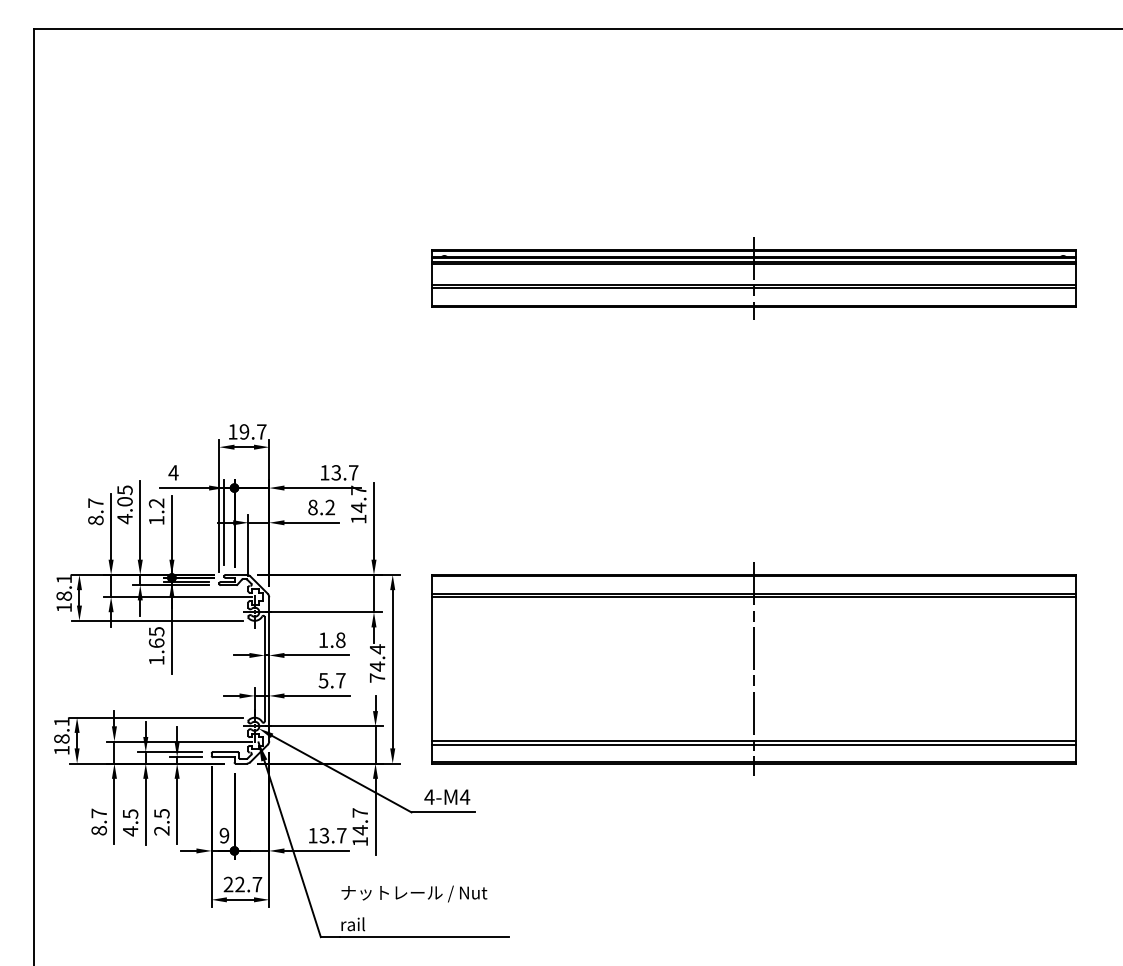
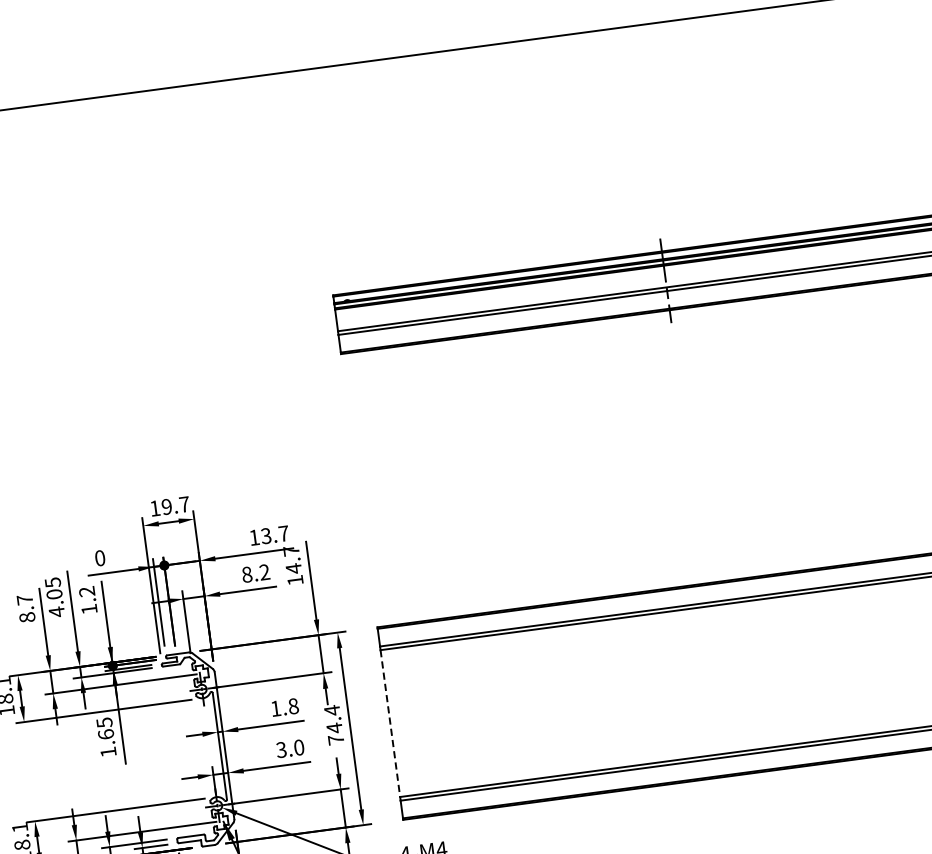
text: (173, 472) -> (100, 557), 4 -> 0
line: (431, 669) -> (390, 723), solid -> dashed
line: (753, 669) -> (718, 680), removed
text: (332, 680) -> (290, 748), 5.7 -> 3.0

